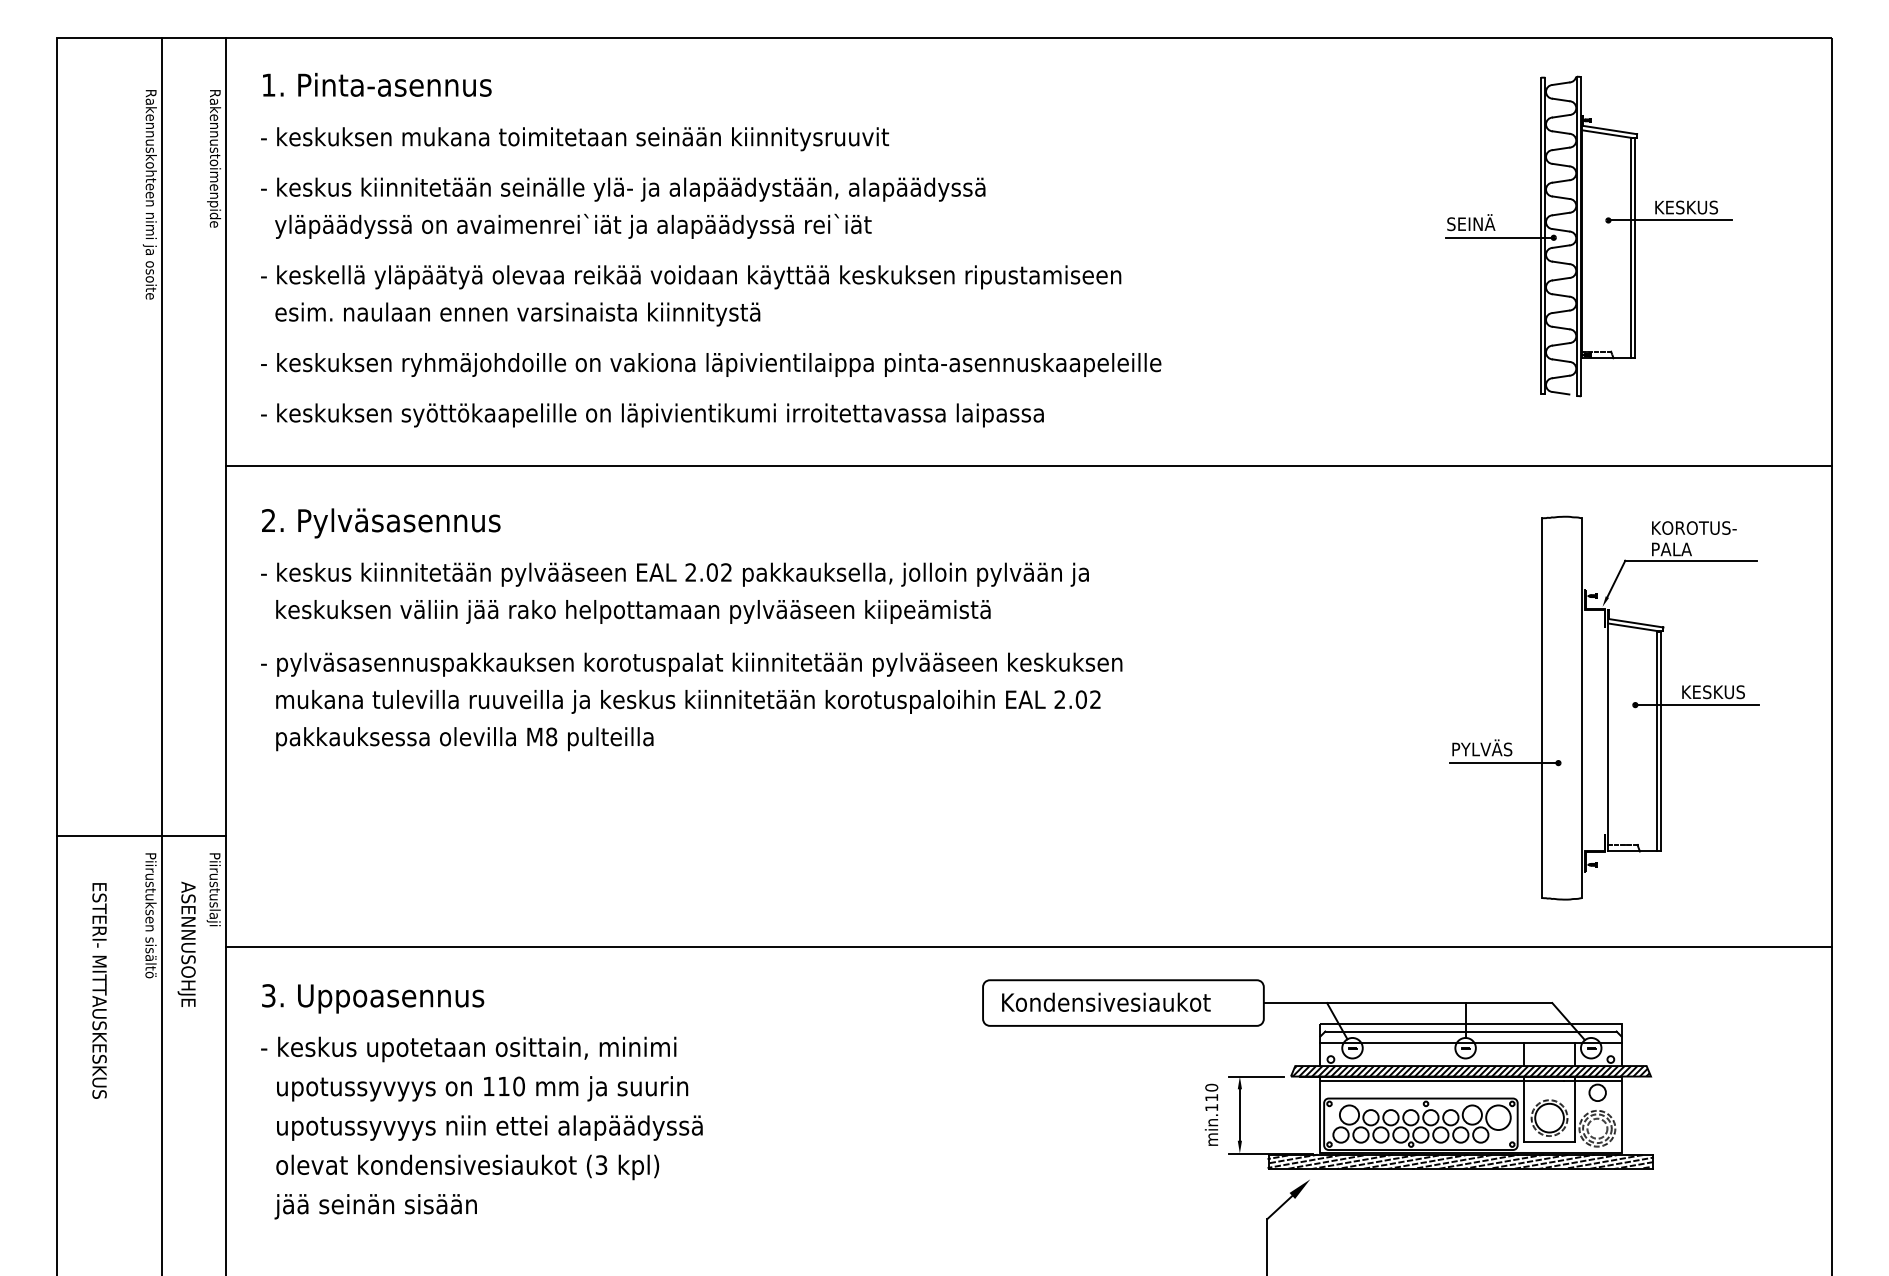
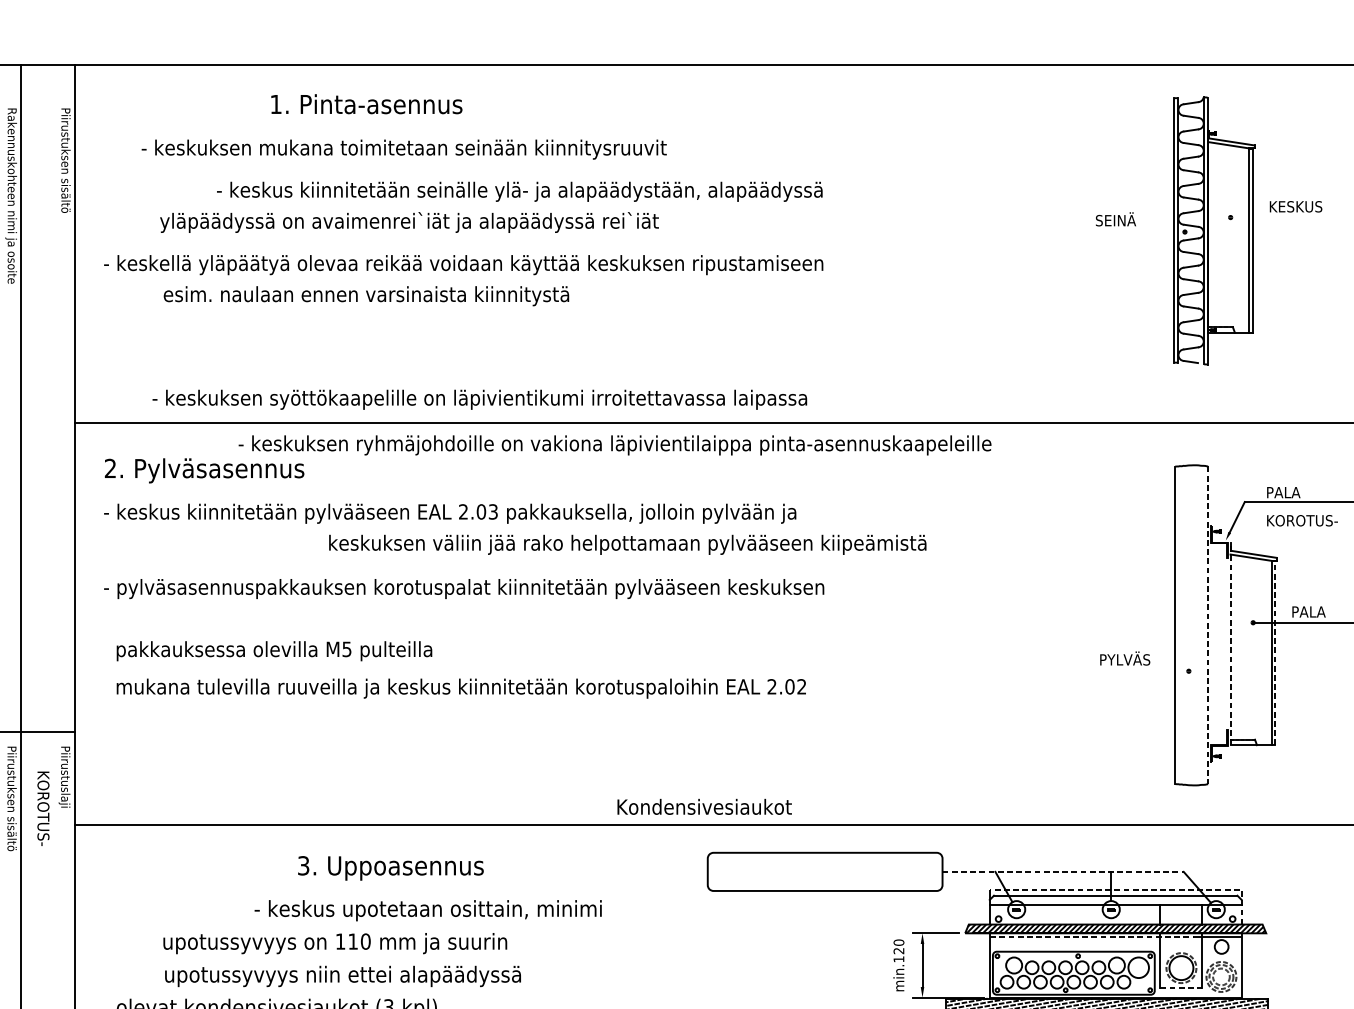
text: (377, 84) -> (367, 103), moved
text: (575, 139) -> (404, 149), moved
text: (214, 159) -> (65, 166), Rakennustoimenpide -> Piirustuksen sisältö^J
text: (623, 189) -> (520, 191), moved
line: (1670, 220) -> (1282, 217), removed
text: (573, 225) -> (409, 221), moved
line: (1499, 237) -> (1139, 231), removed
text: (517, 314) -> (366, 296), moved
text: (711, 364) -> (615, 445), moved
text: (652, 415) -> (479, 399), moved
text: (1694, 527) -> (1302, 520), moved
text: (726, 572) -> (493, 511), 2.02 -> 2.03
text: (633, 611) -> (627, 544), moved
text: (1713, 692) -> (1318, 612), KESKUS -> PALA
text: (688, 701) -> (461, 688), moved
line: (1581, 708) -> (1208, 625), solid -> dashed
line: (1608, 730) -> (1230, 644), solid -> dashed
text: (551, 736) -> (346, 649), M8 -> M5
line: (1661, 741) -> (1275, 653), solid -> dashed
line: (1504, 763) -> (1143, 671), removed
text: (186, 943) -> (41, 822), ASENNUSOHJE -> KOROTUS-
text: (373, 998) -> (391, 868), moved
text: (1106, 1001) -> (704, 806), moved
line: (1408, 1003) -> (1063, 872), solid -> dashed
line: (1491, 1024) -> (1132, 889), solid -> dashed
text: (468, 1049) -> (428, 910), moved
line: (1442, 1081) -> (1091, 937), solid -> dashed
text: (482, 1088) -> (335, 943), moved
text: (1211, 1097) -> (898, 950), min.110 -> min.120
text: (489, 1127) -> (342, 975), moved
line: (1549, 1142) -> (1181, 988), solid -> dashed

